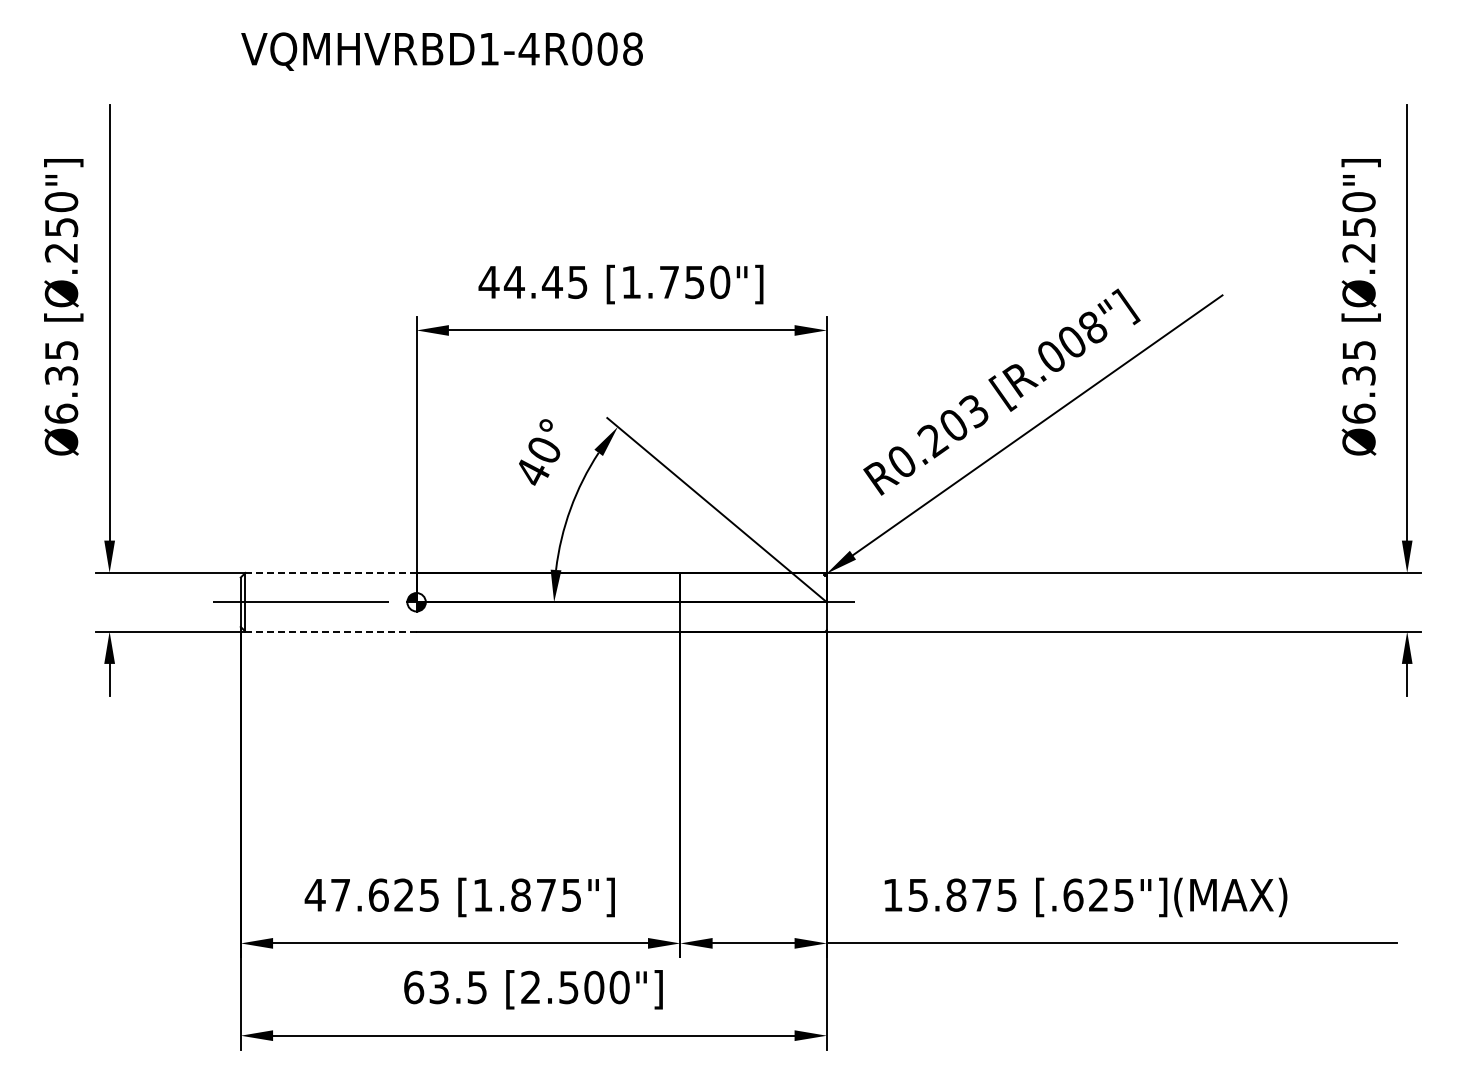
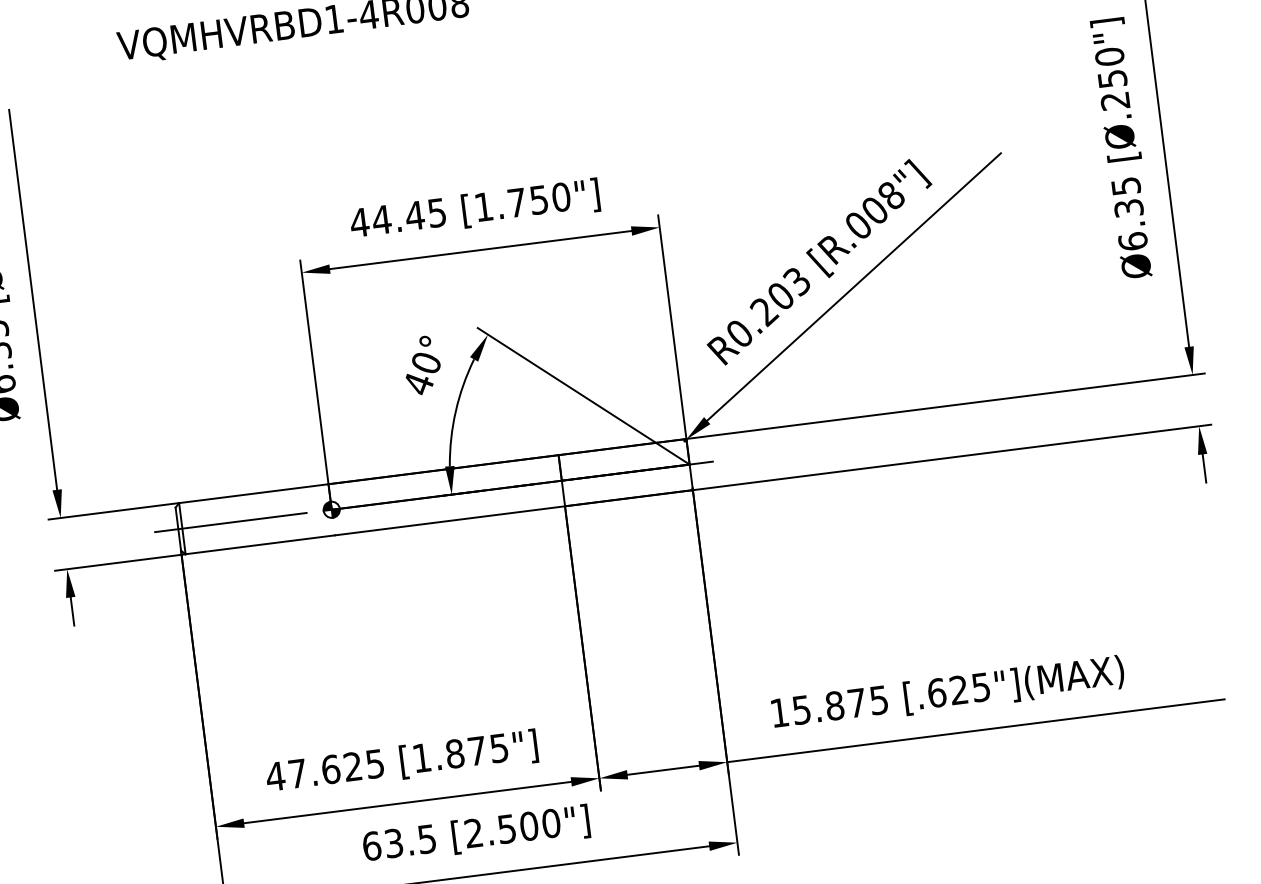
line: (331, 572) -> (254, 493), dashed -> solid
line: (331, 631) -> (260, 544), dashed -> solid

